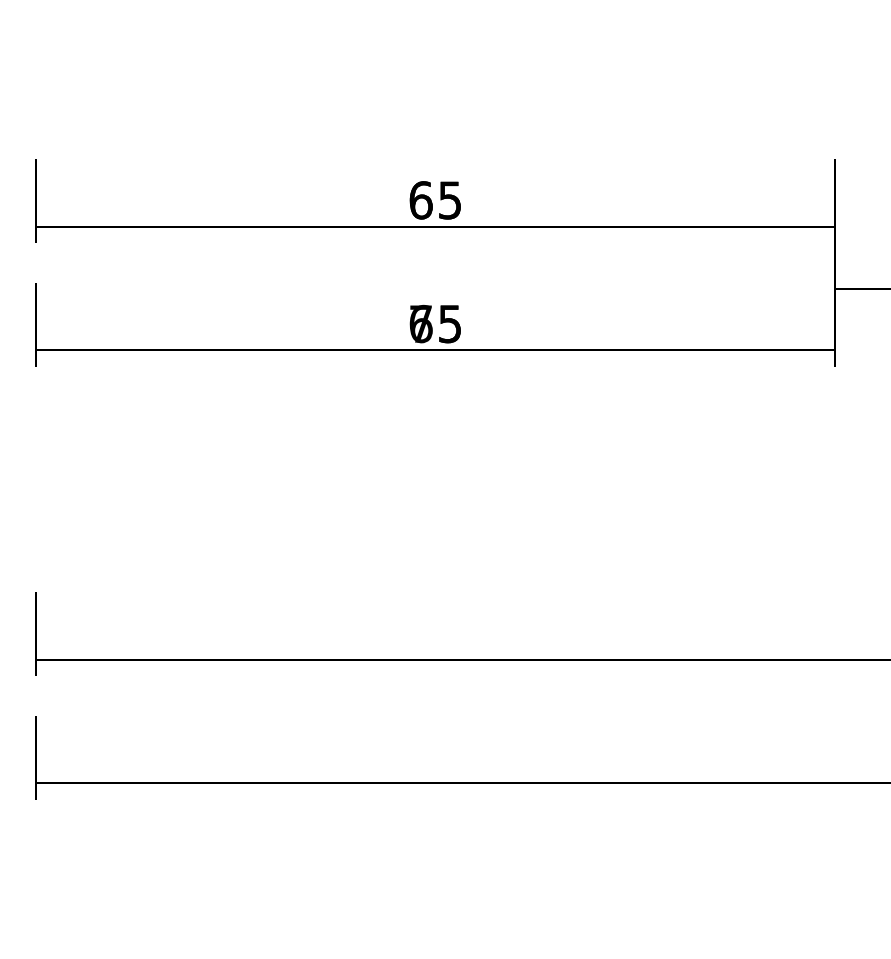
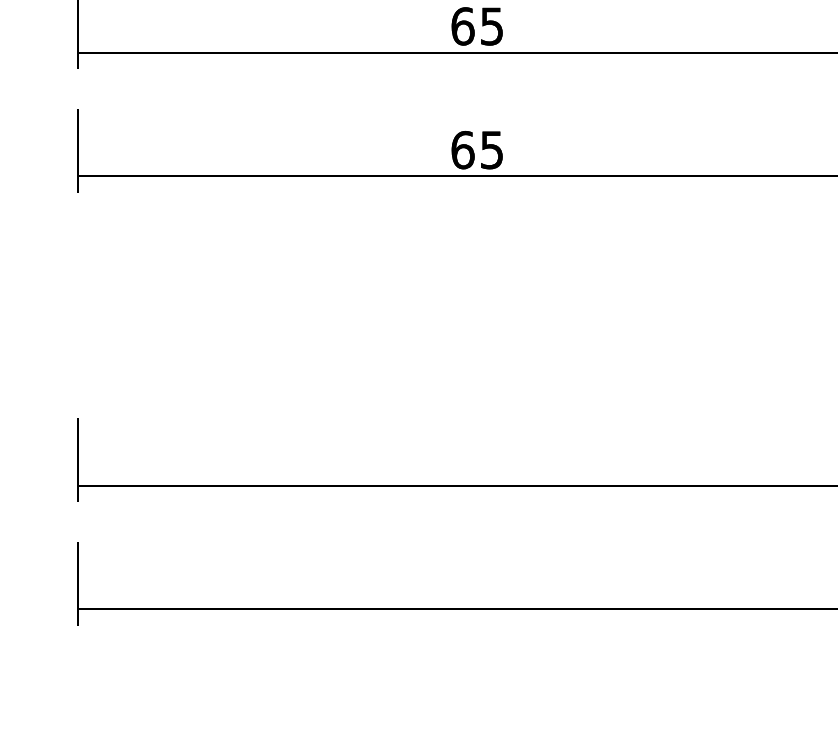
text: (420, 323) -> (462, 149), 75 -> 65

